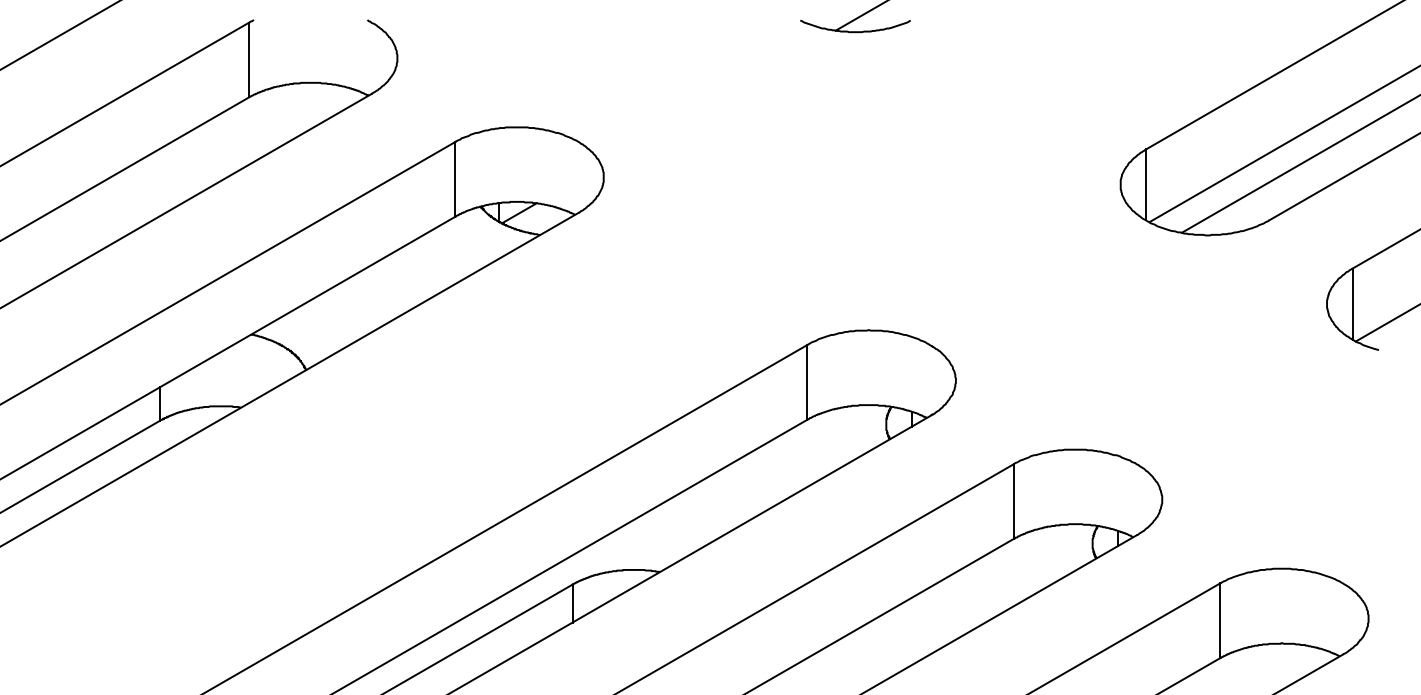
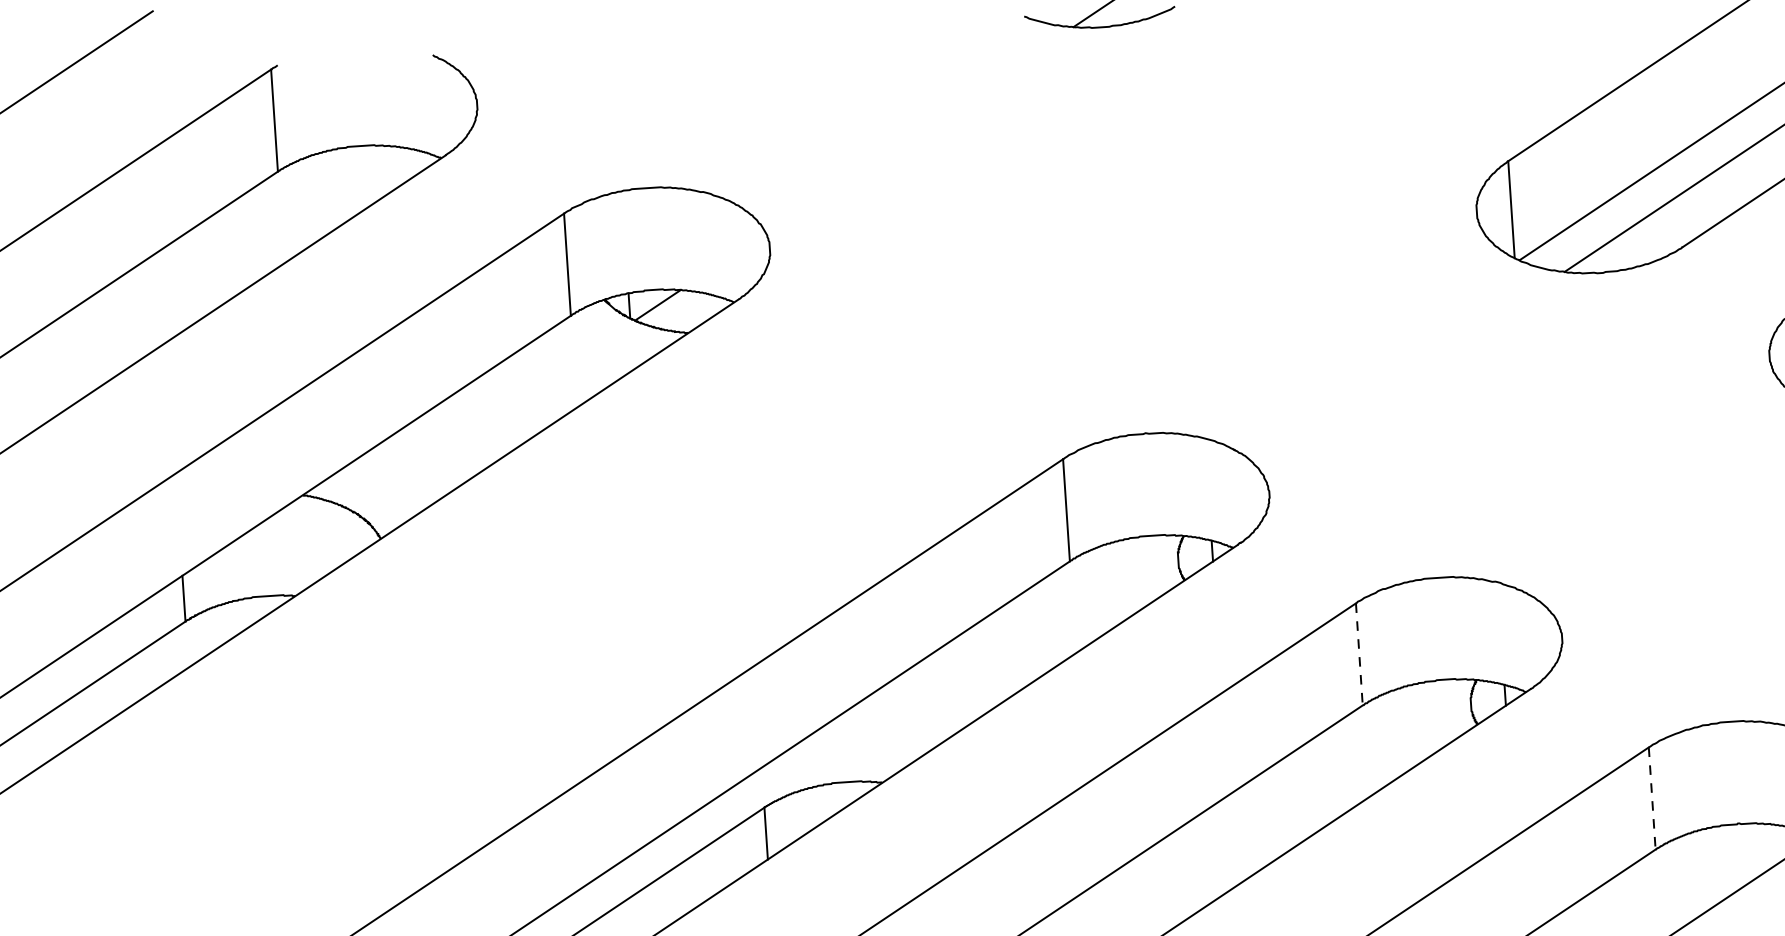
line: (1013, 502) -> (1359, 655), solid -> dashed
line: (1220, 621) -> (1652, 799), solid -> dashed

